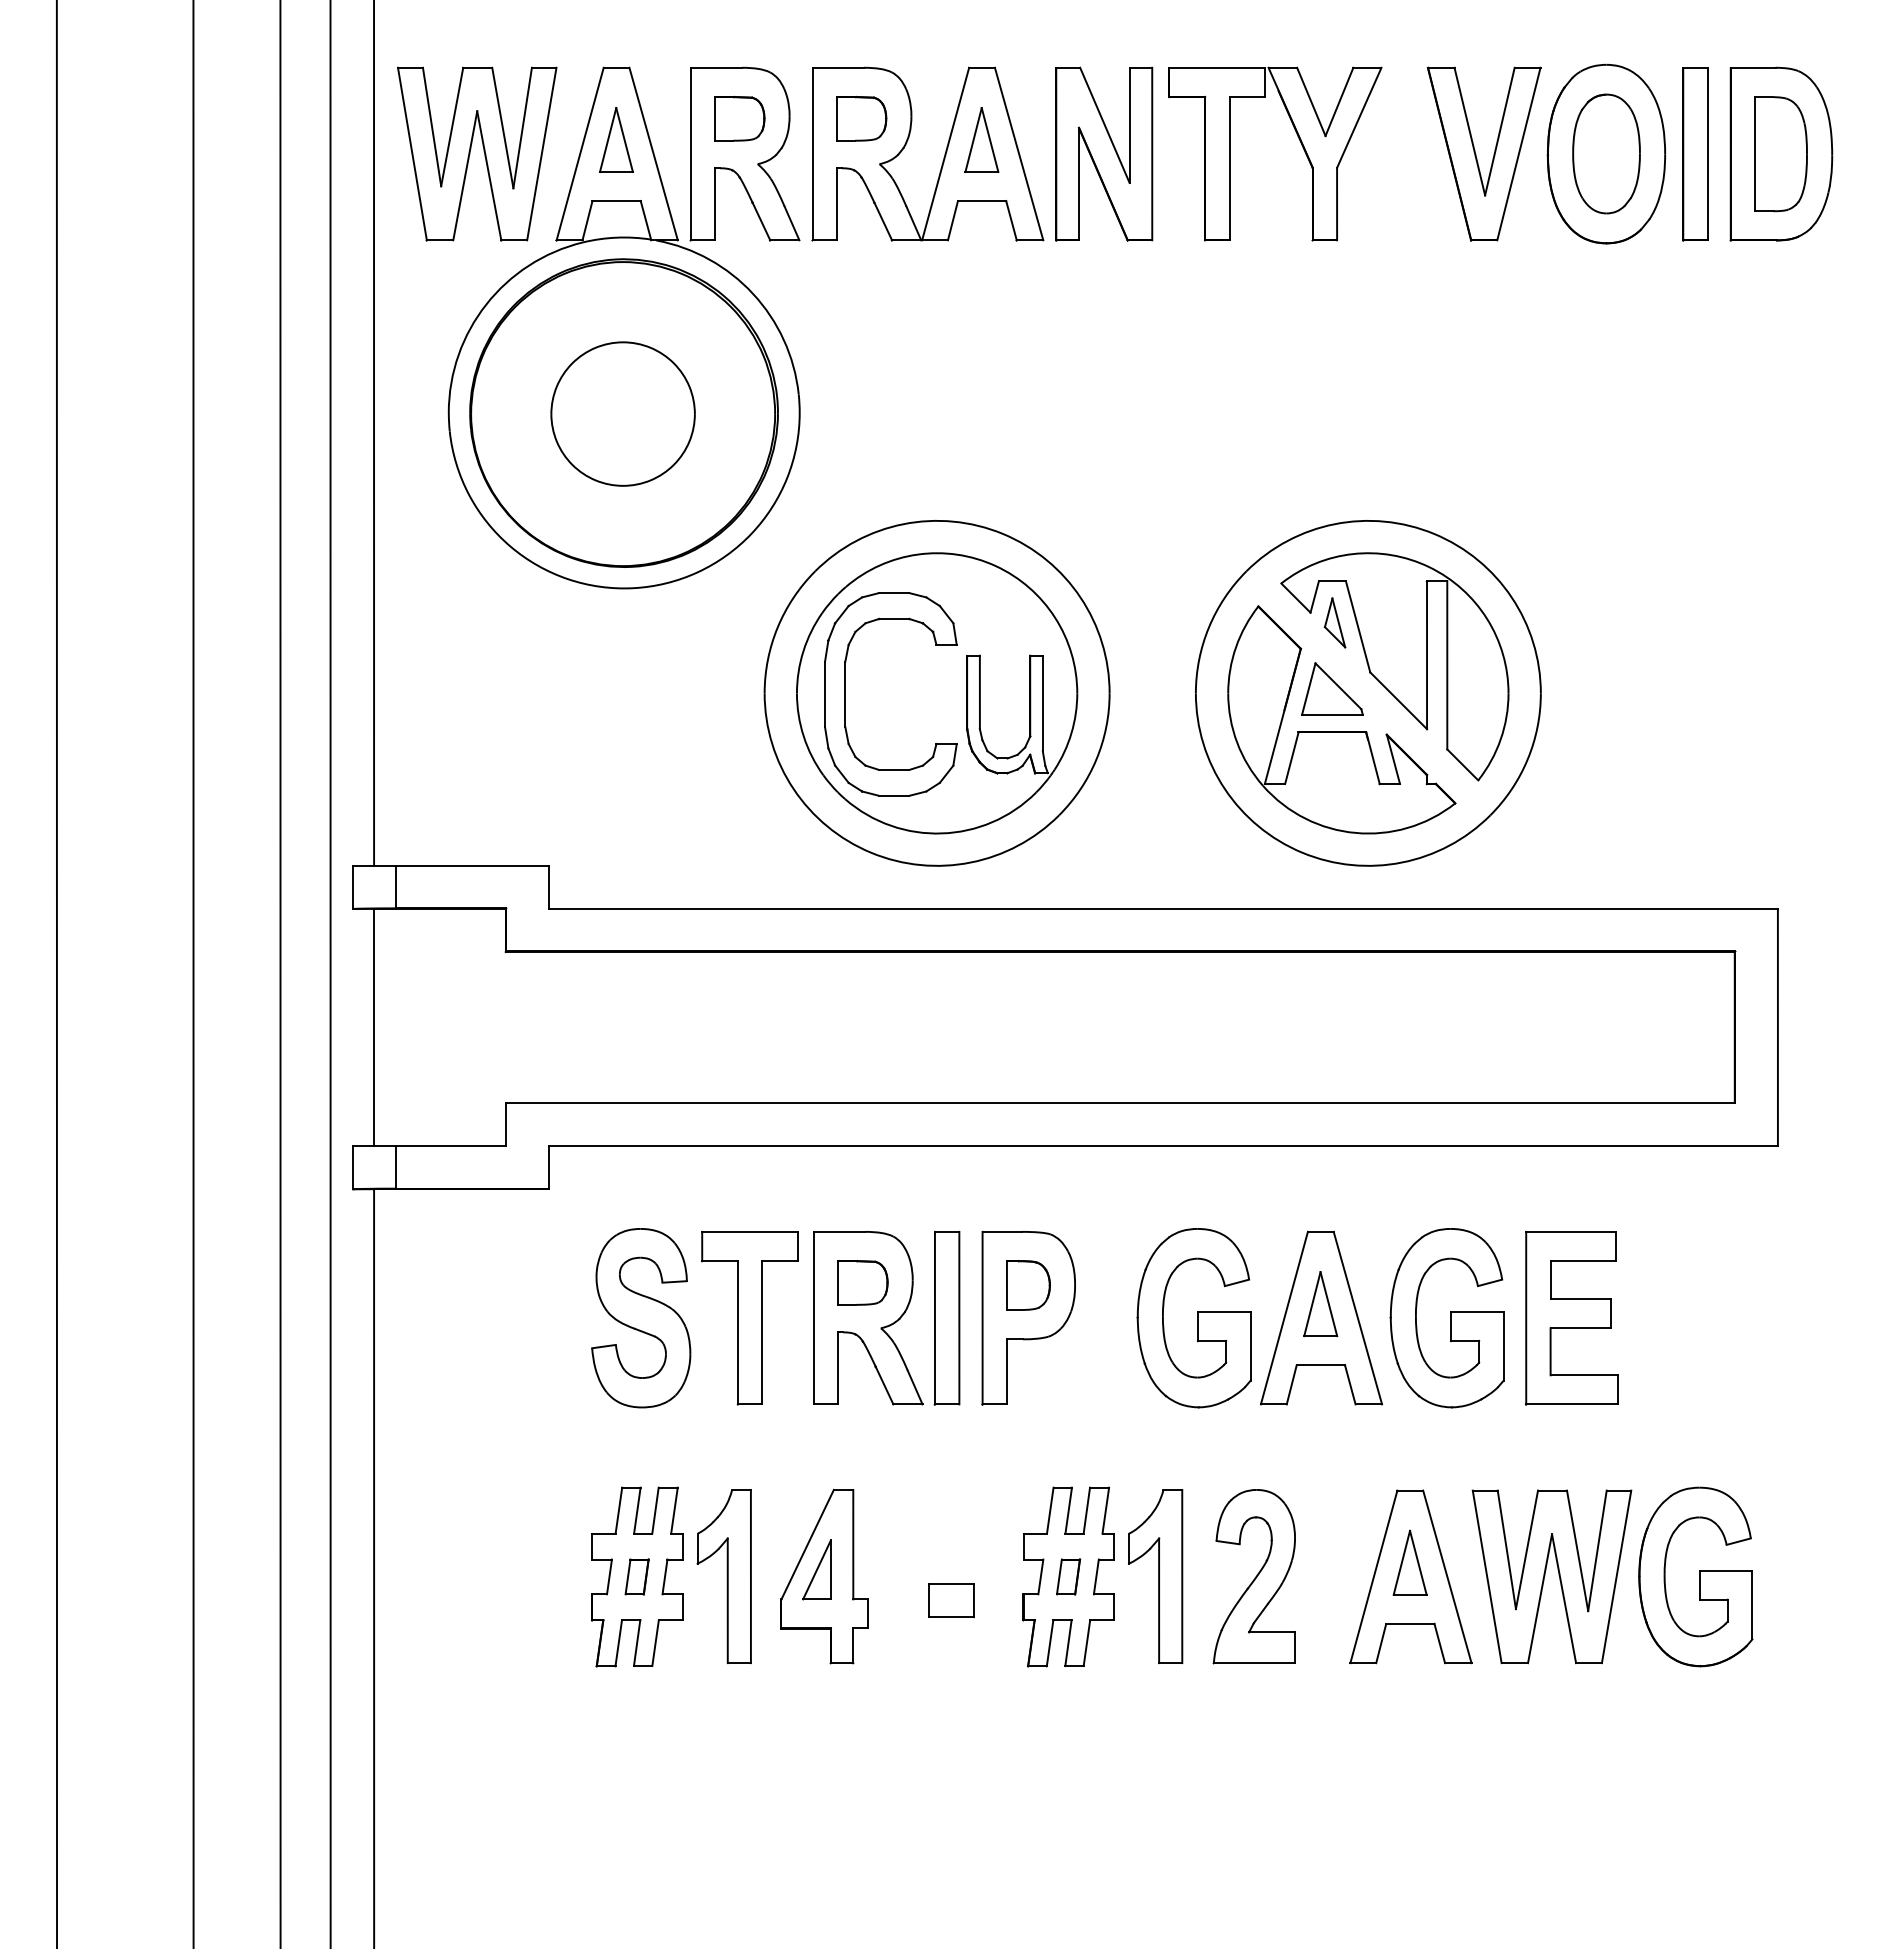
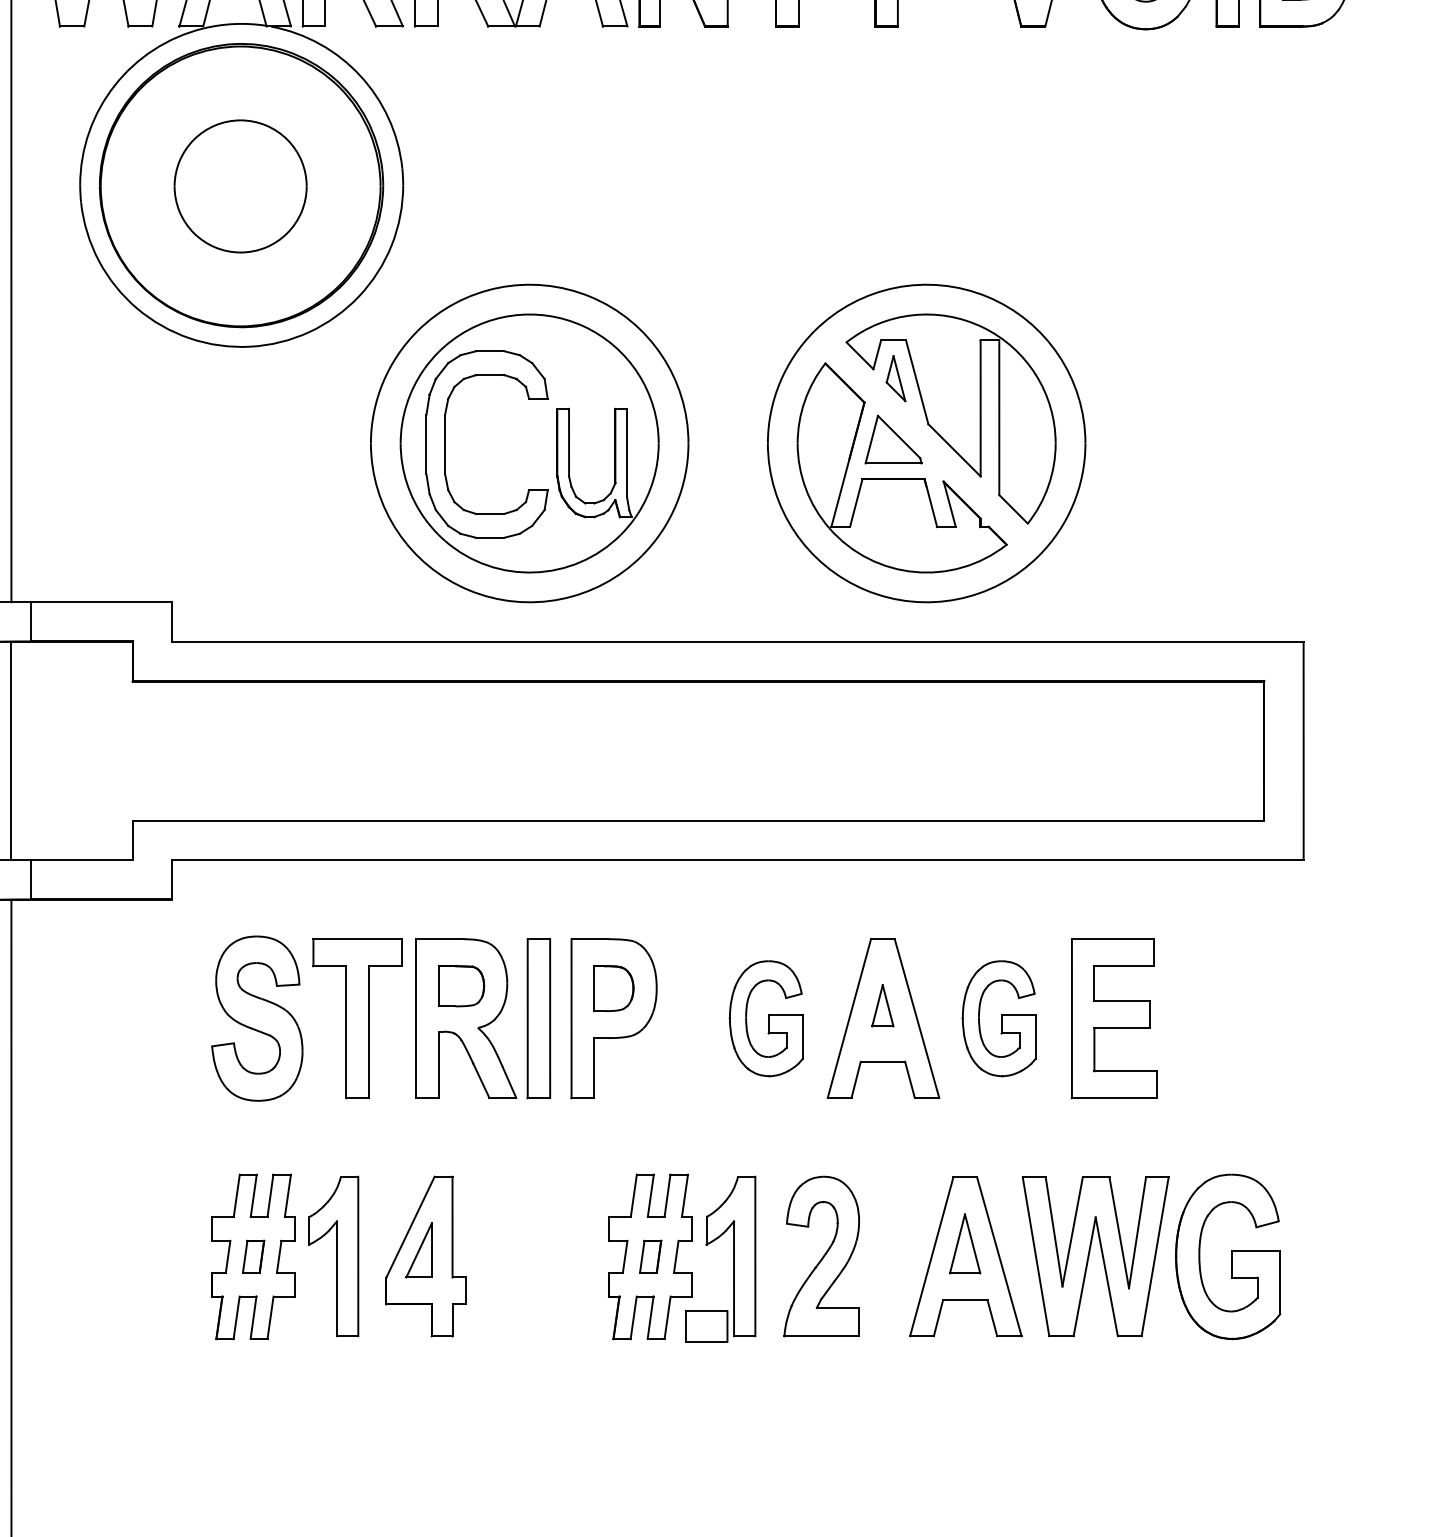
part: (1320, 1304) -> (882, 1006), size x0.7
part: (1193, 1318) -> (765, 1018), size x0.7
part: (1446, 1318) -> (998, 1018), size x0.7
part: (951, 1600) -> (706, 1326), moved

